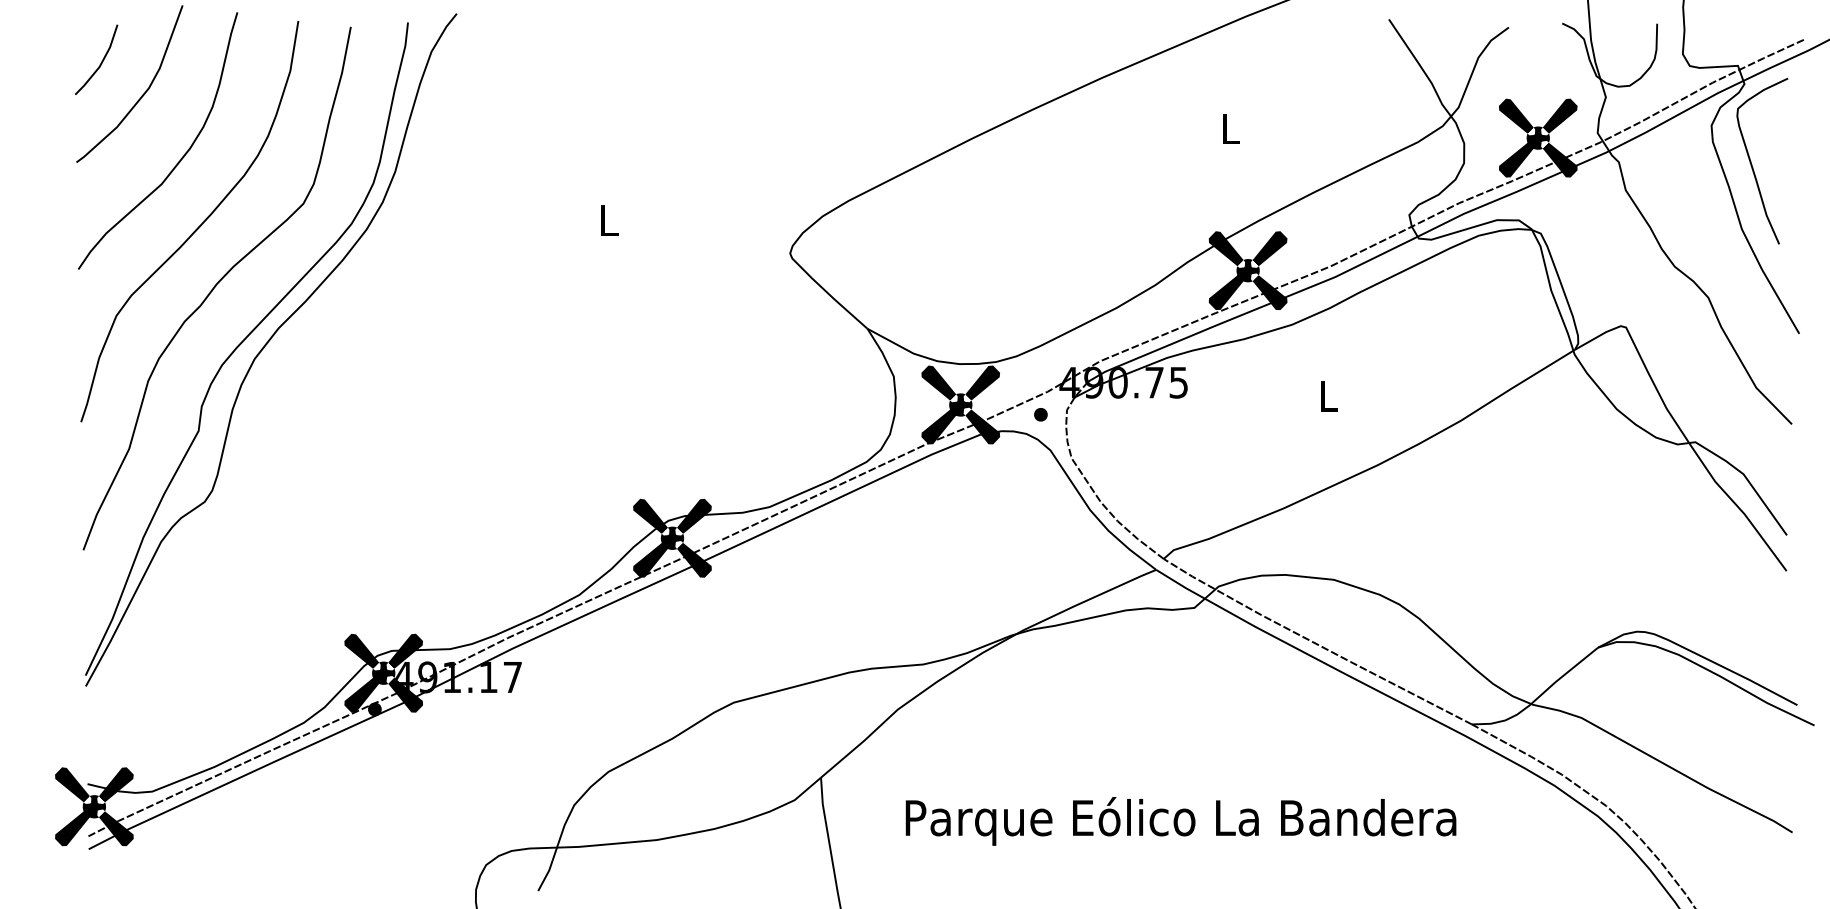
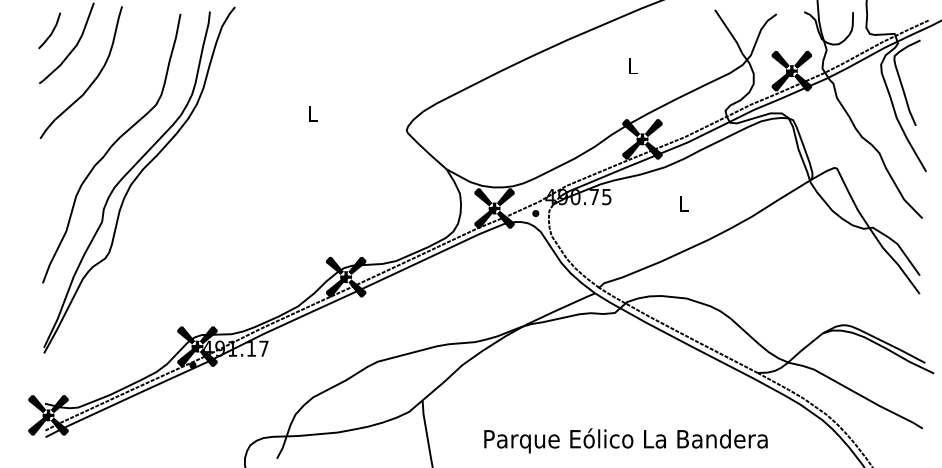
curve: (197, 226) -> (101, 116), removed
text: (1180, 820) -> (625, 440), moved

